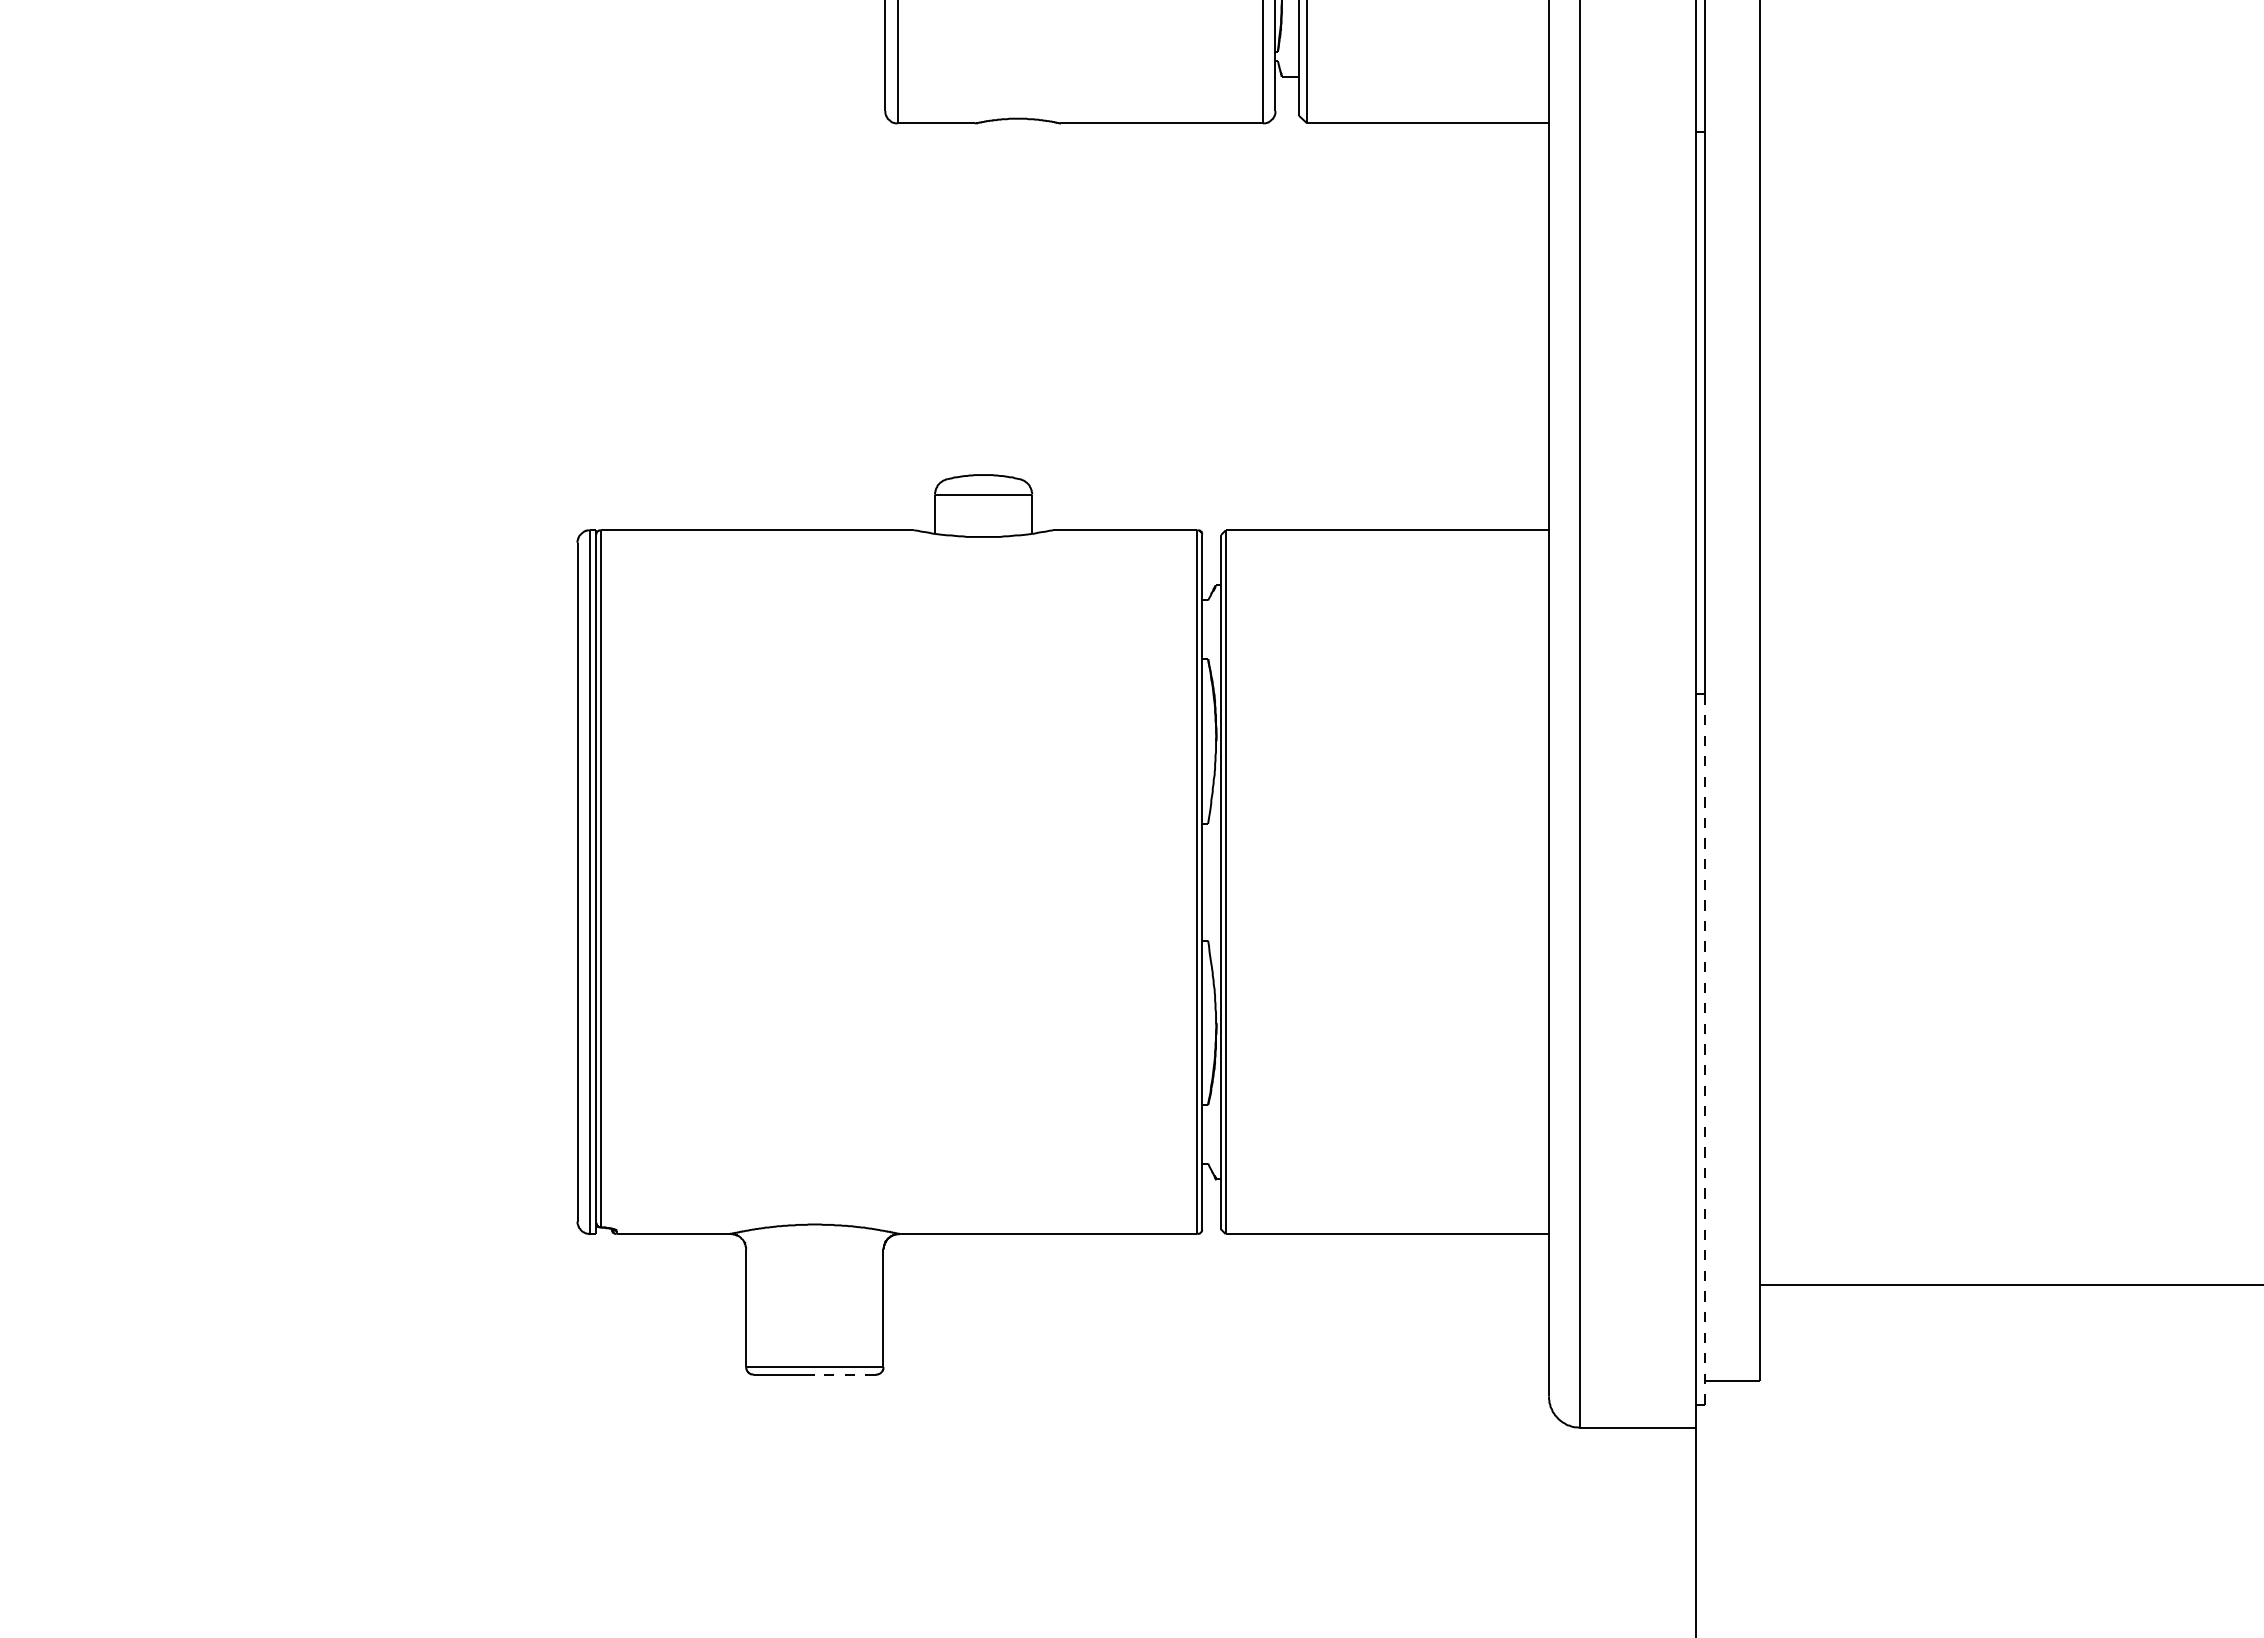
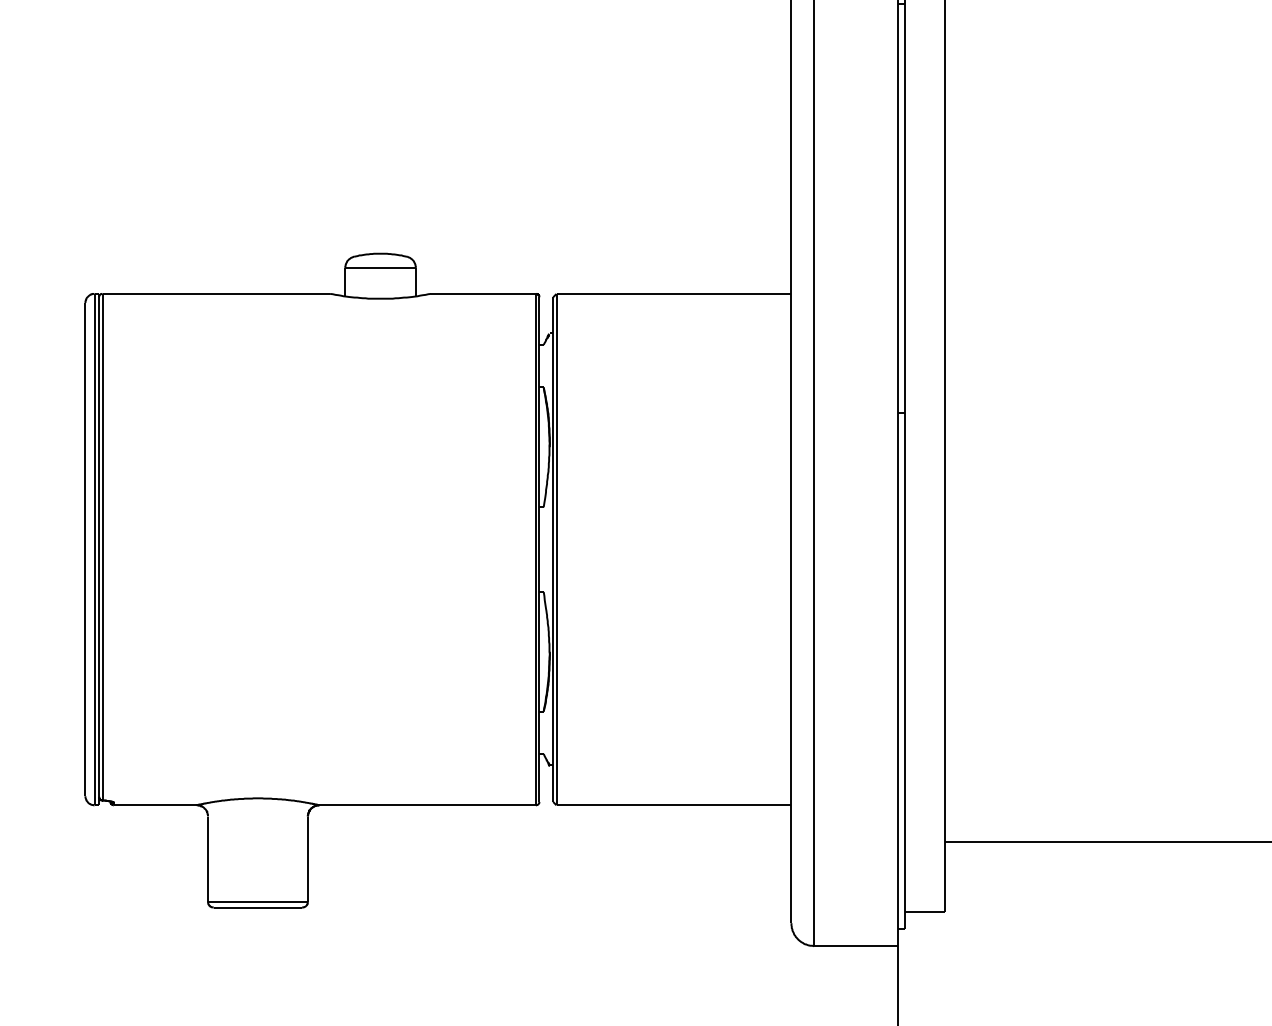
line: (1704, 1048) -> (904, 670), dashed -> solid
line: (844, 1374) -> (279, 907), dashed -> solid

